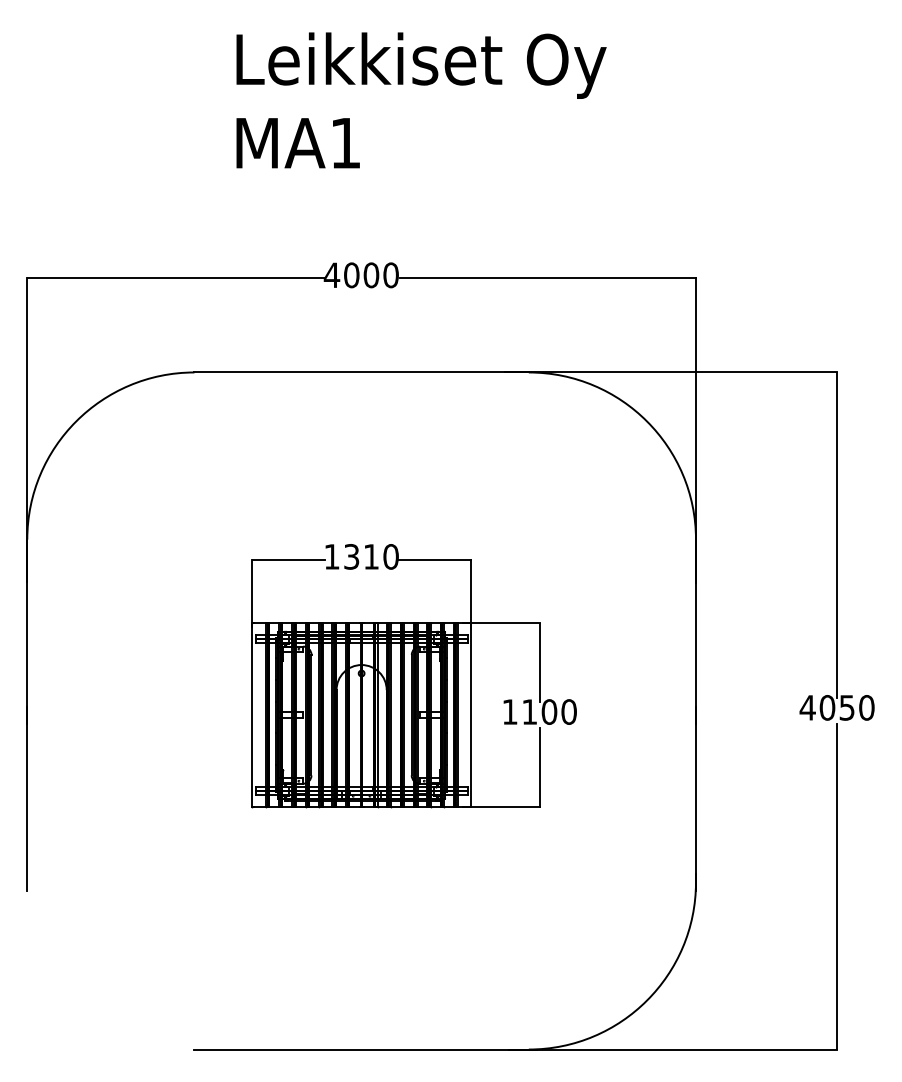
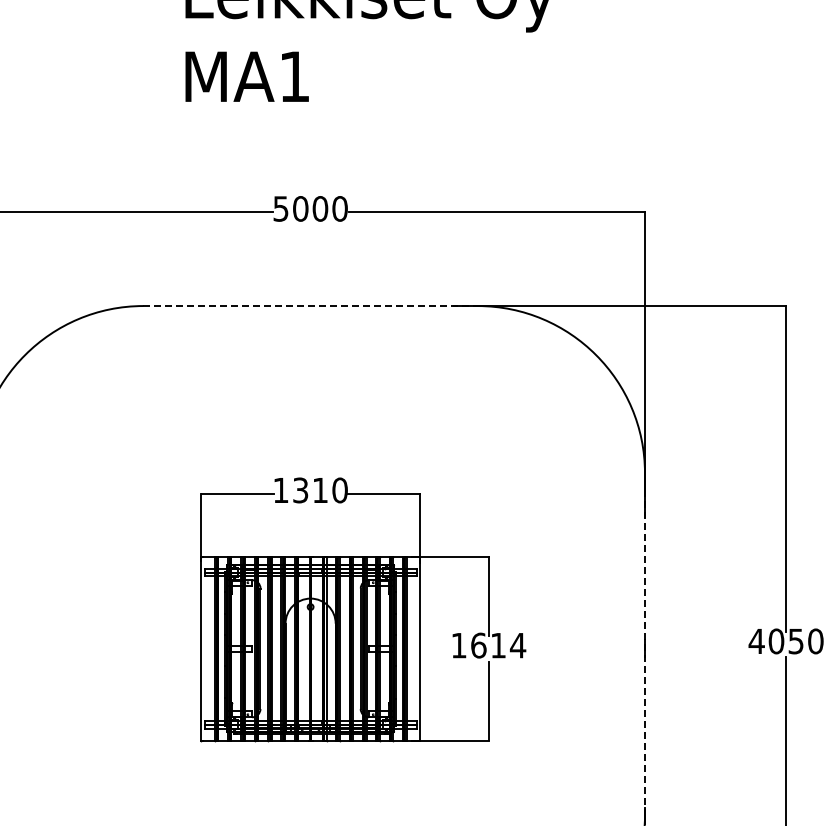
text: (331, 275) -> (280, 209), 4000 -> 5000
line: (362, 372) -> (311, 306), solid -> dashed
line: (696, 709) -> (645, 643), solid -> dashed
text: (549, 711) -> (498, 645), 1100 -> 1614

